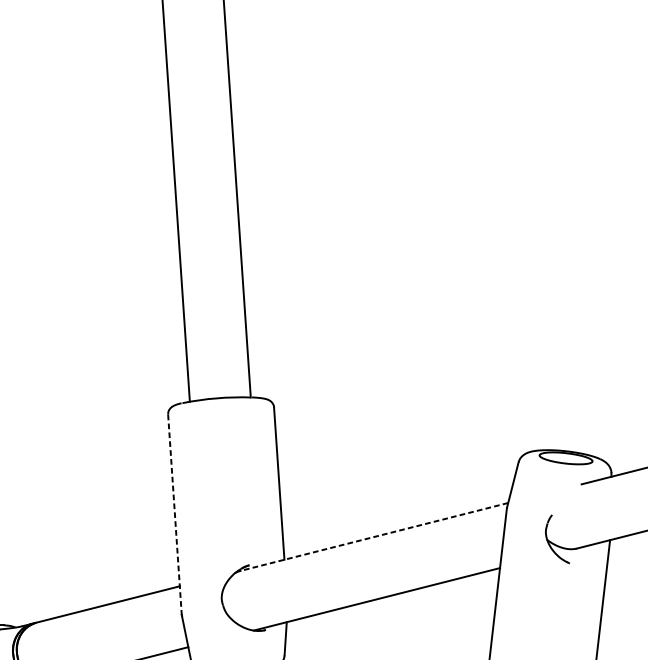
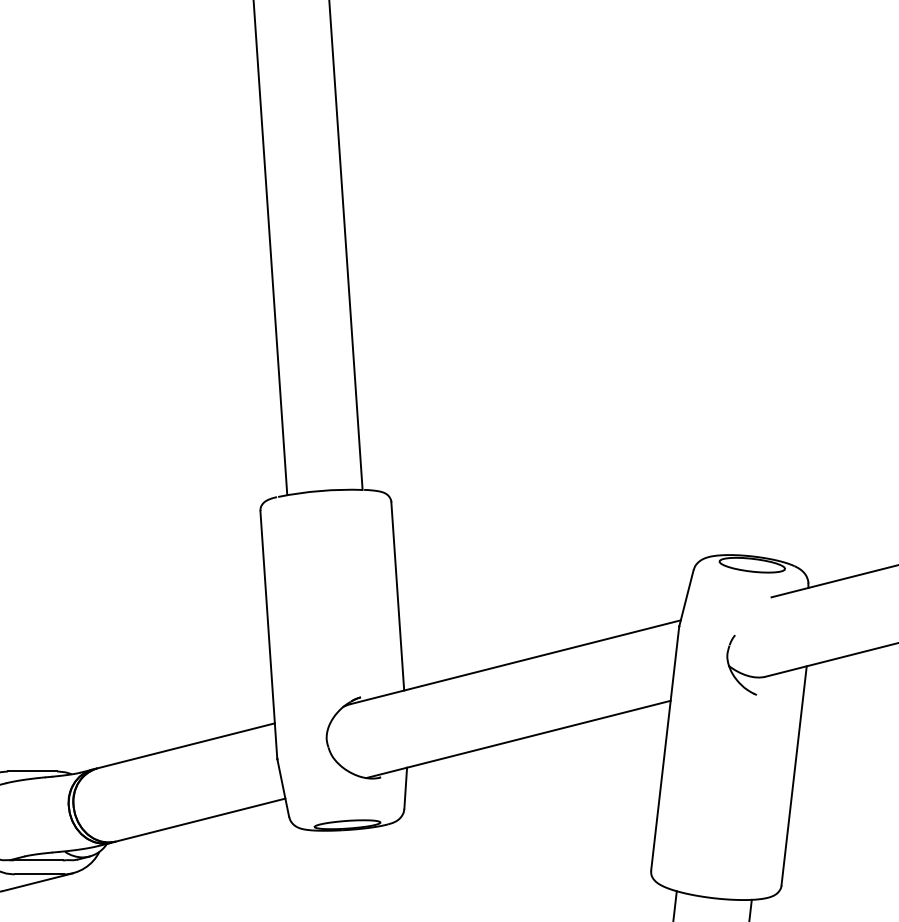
line: (174, 515) -> (268, 635), dashed -> solid
line: (374, 537) -> (515, 662), dashed -> solid

